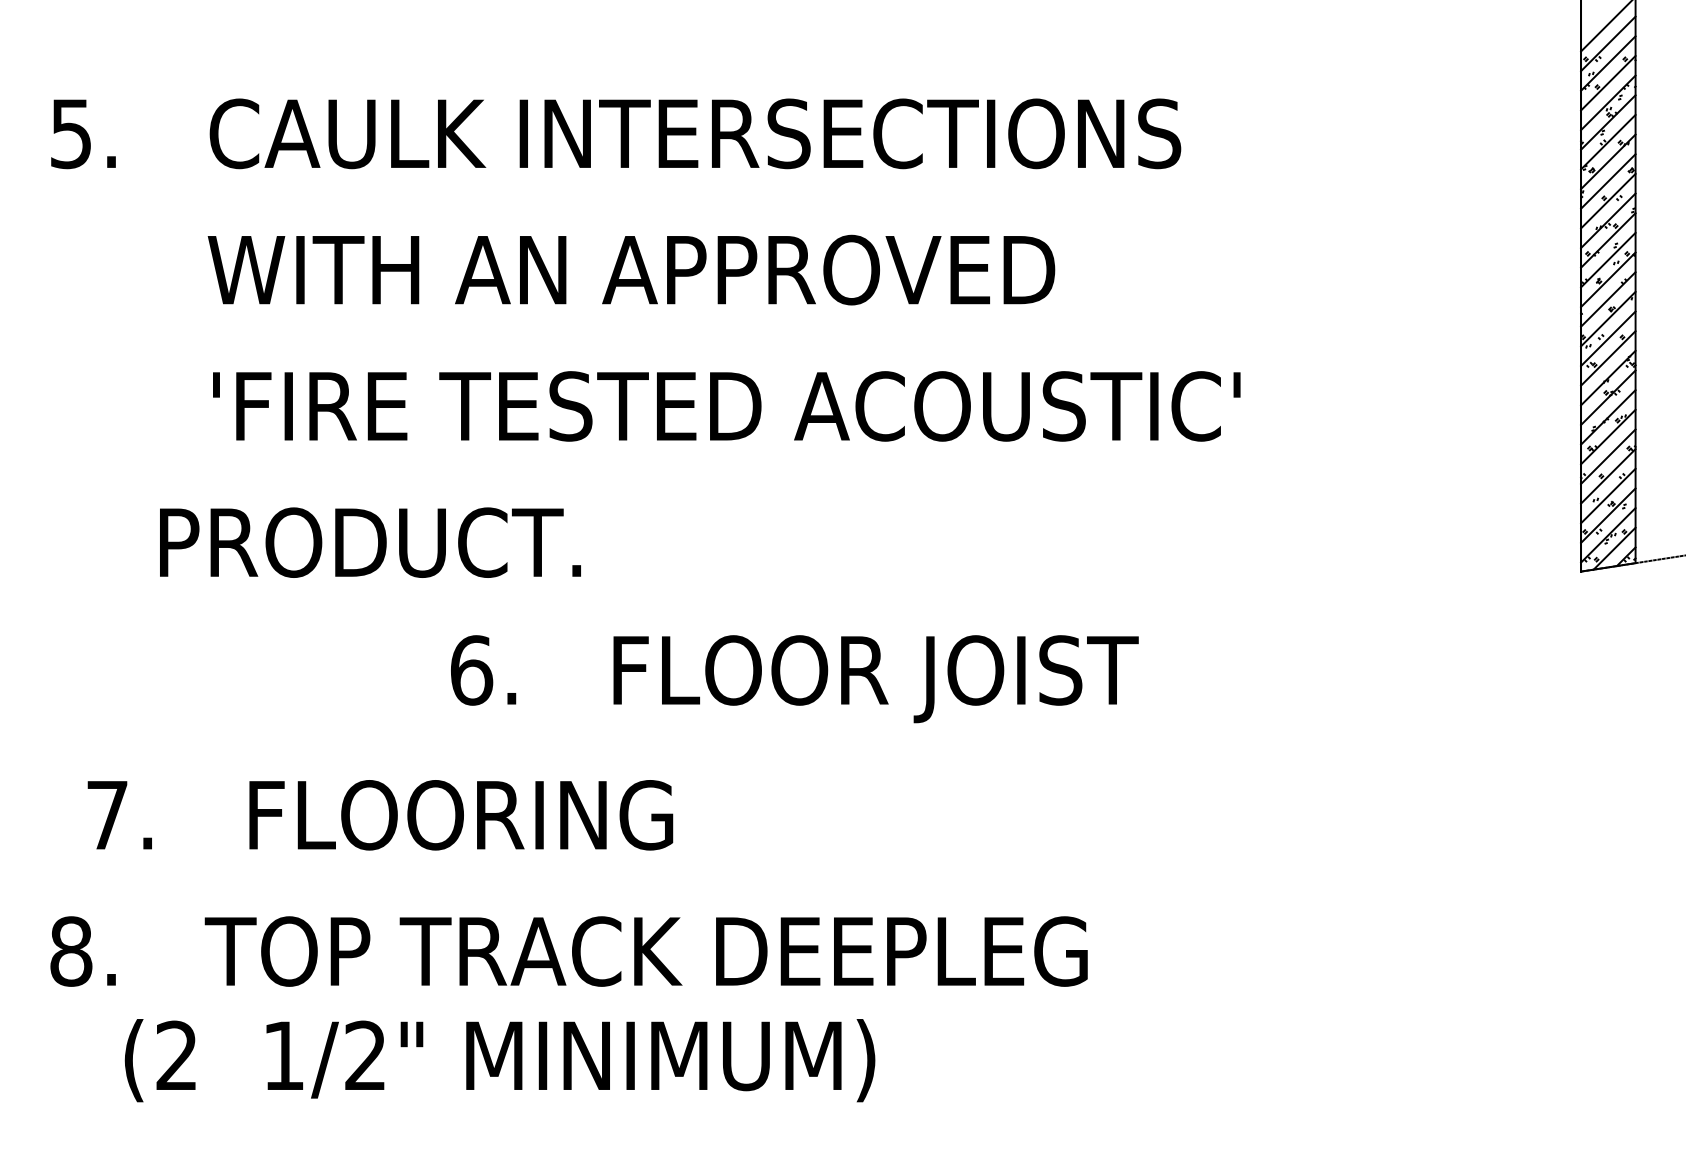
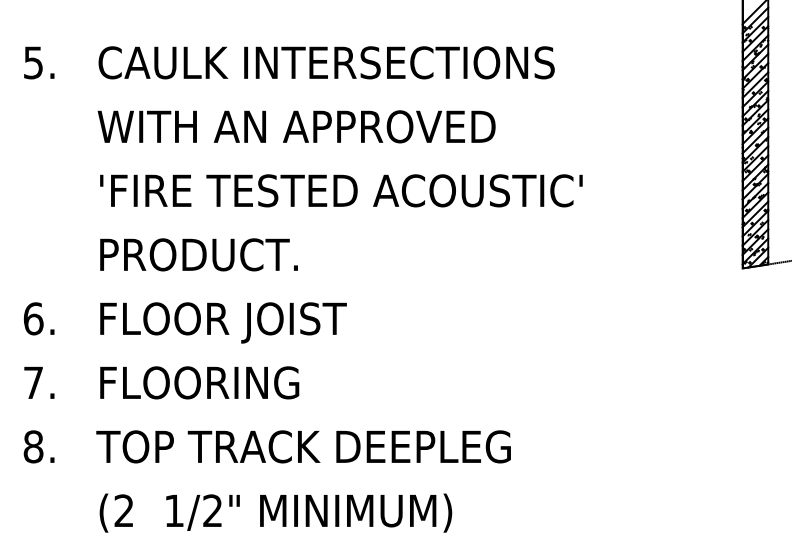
text: (369, 541) -> (198, 254), moved
text: (792, 678) -> (184, 322), moved
text: (379, 814) -> (161, 382), moved
text: (499, 1059) -> (275, 512), moved

